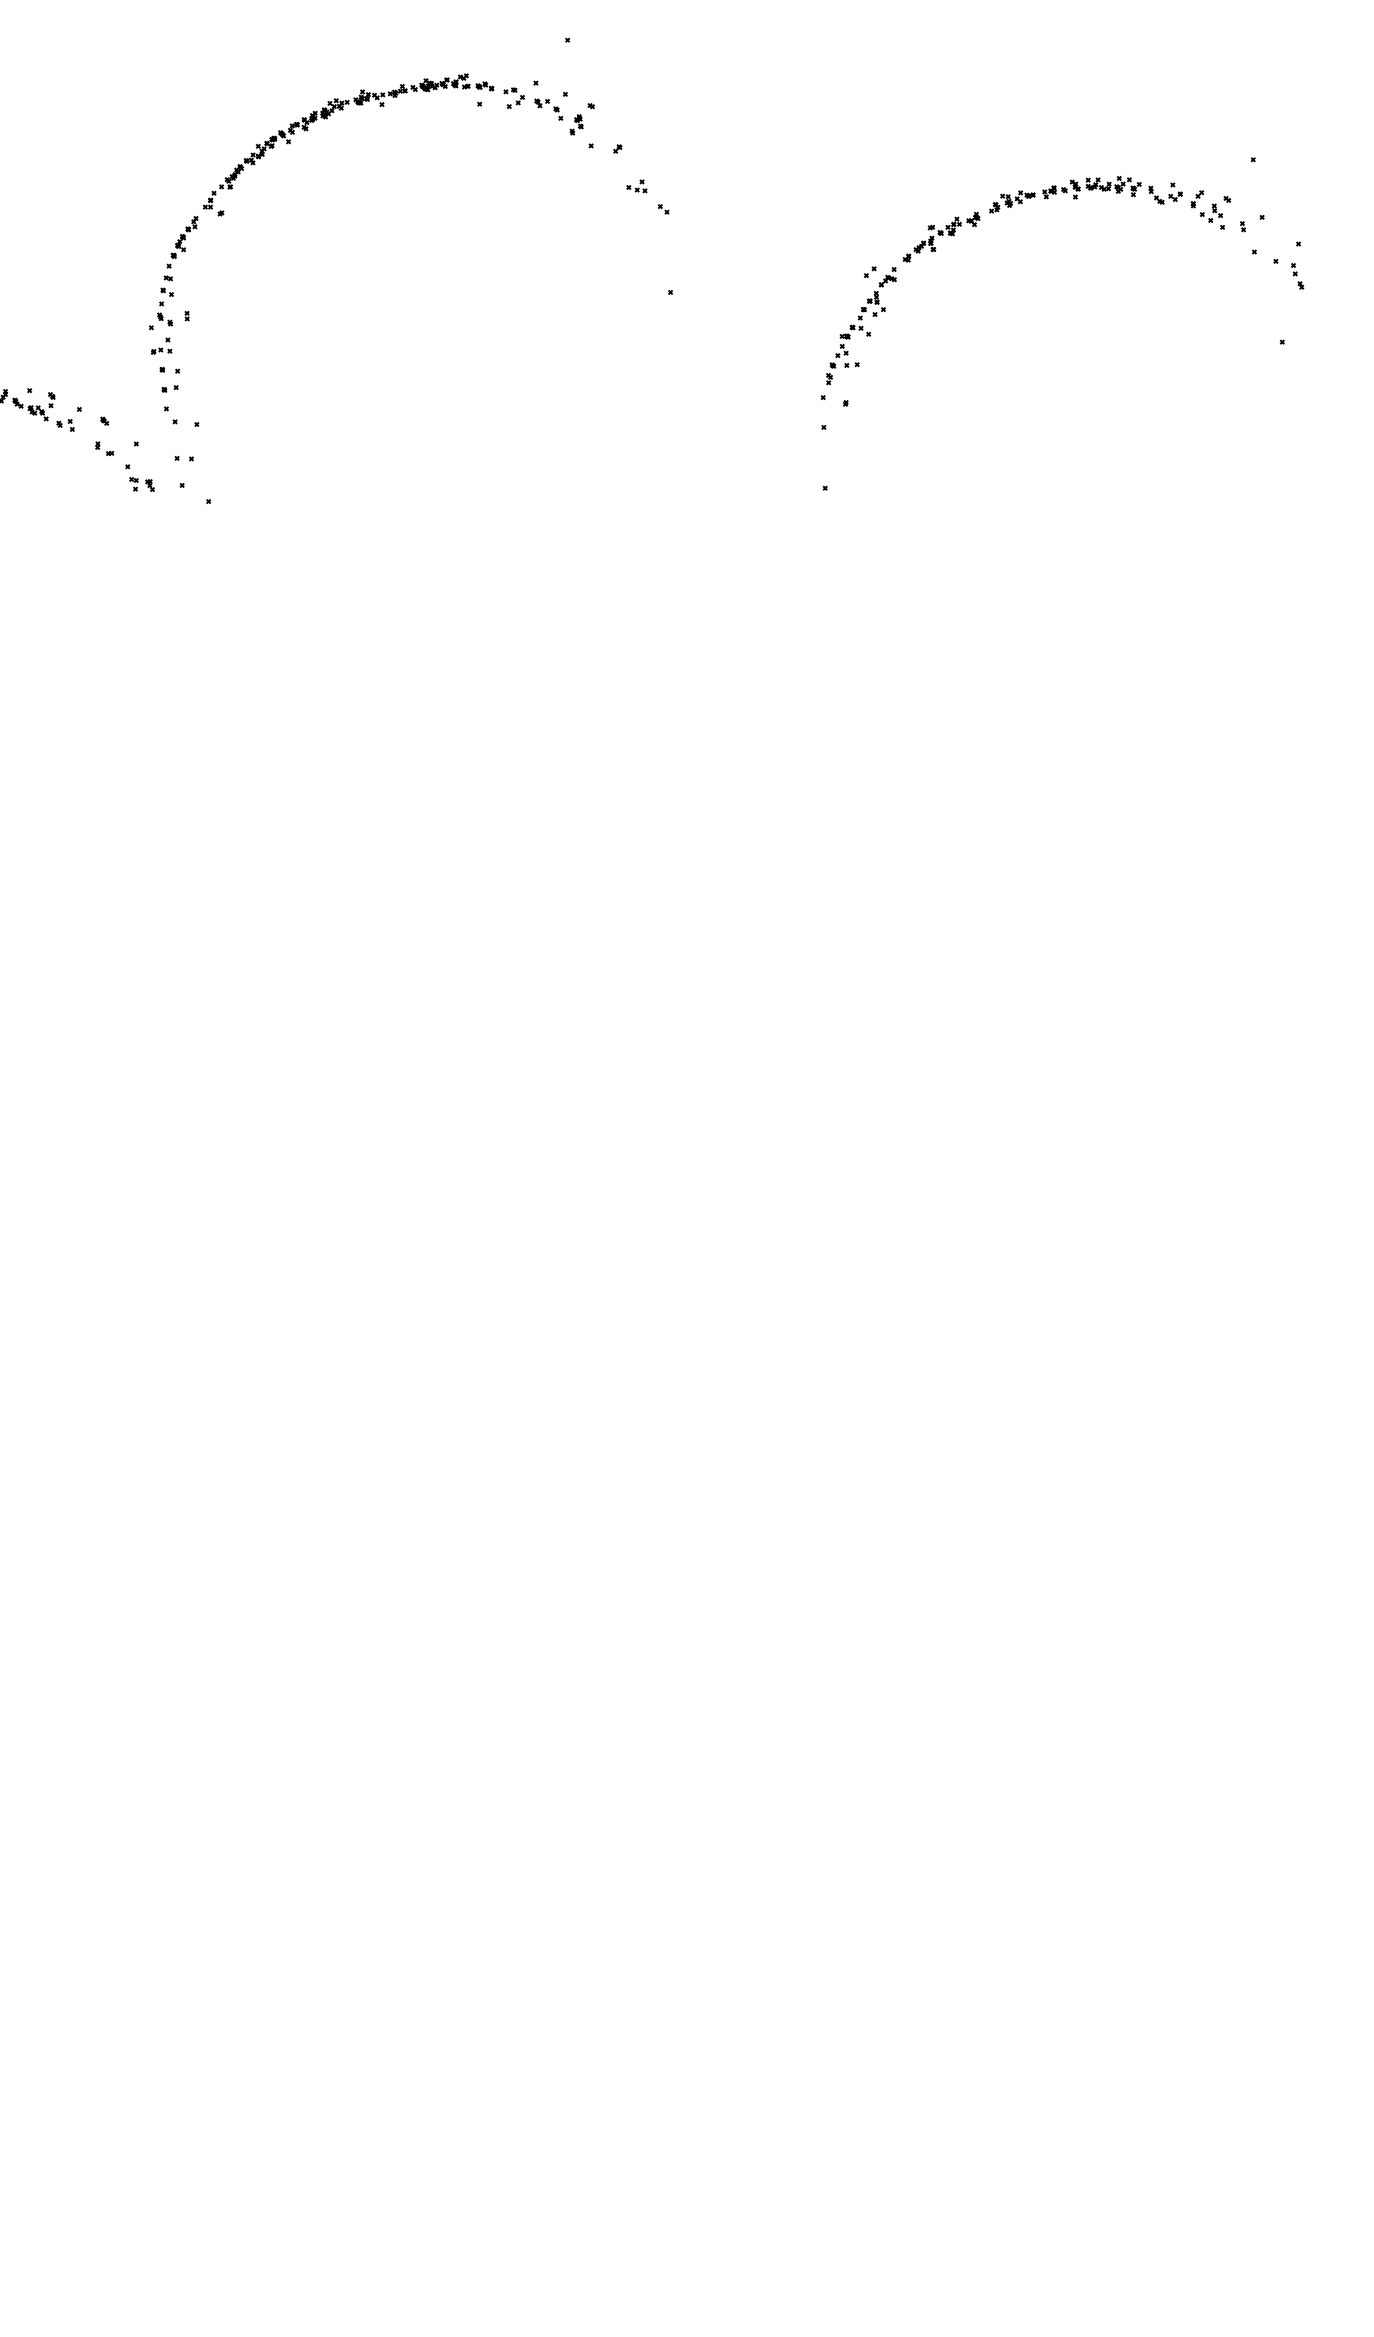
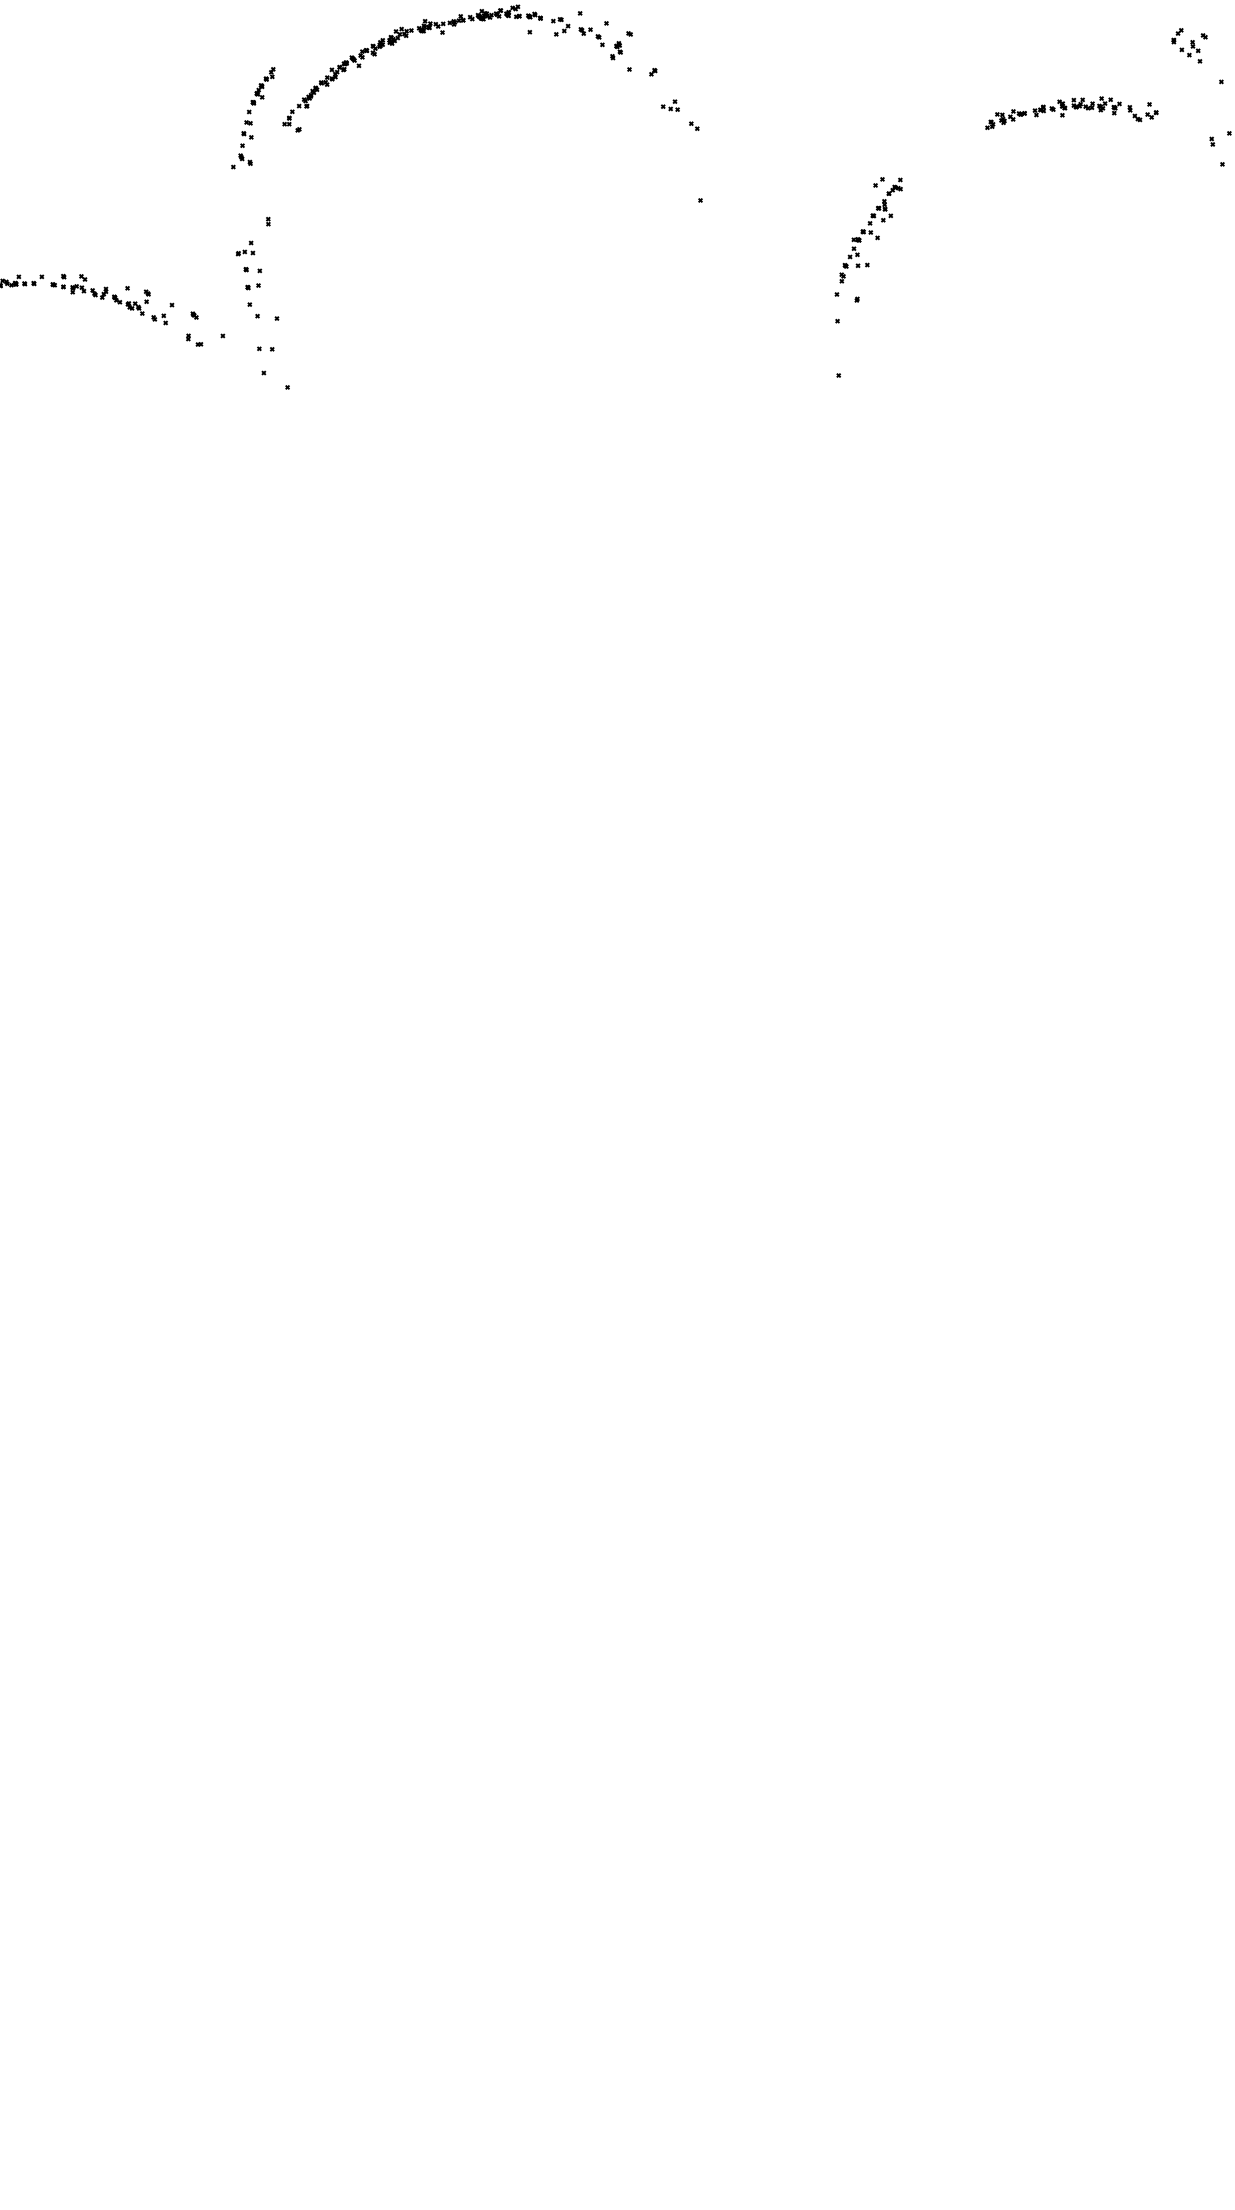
part: (1210, 209) -> (1189, 45), moved
part: (941, 236) -> (942, 150), removed
part: (173, 273) -> (253, 118), moved
part: (140, 478) -> (226, 366), removed

